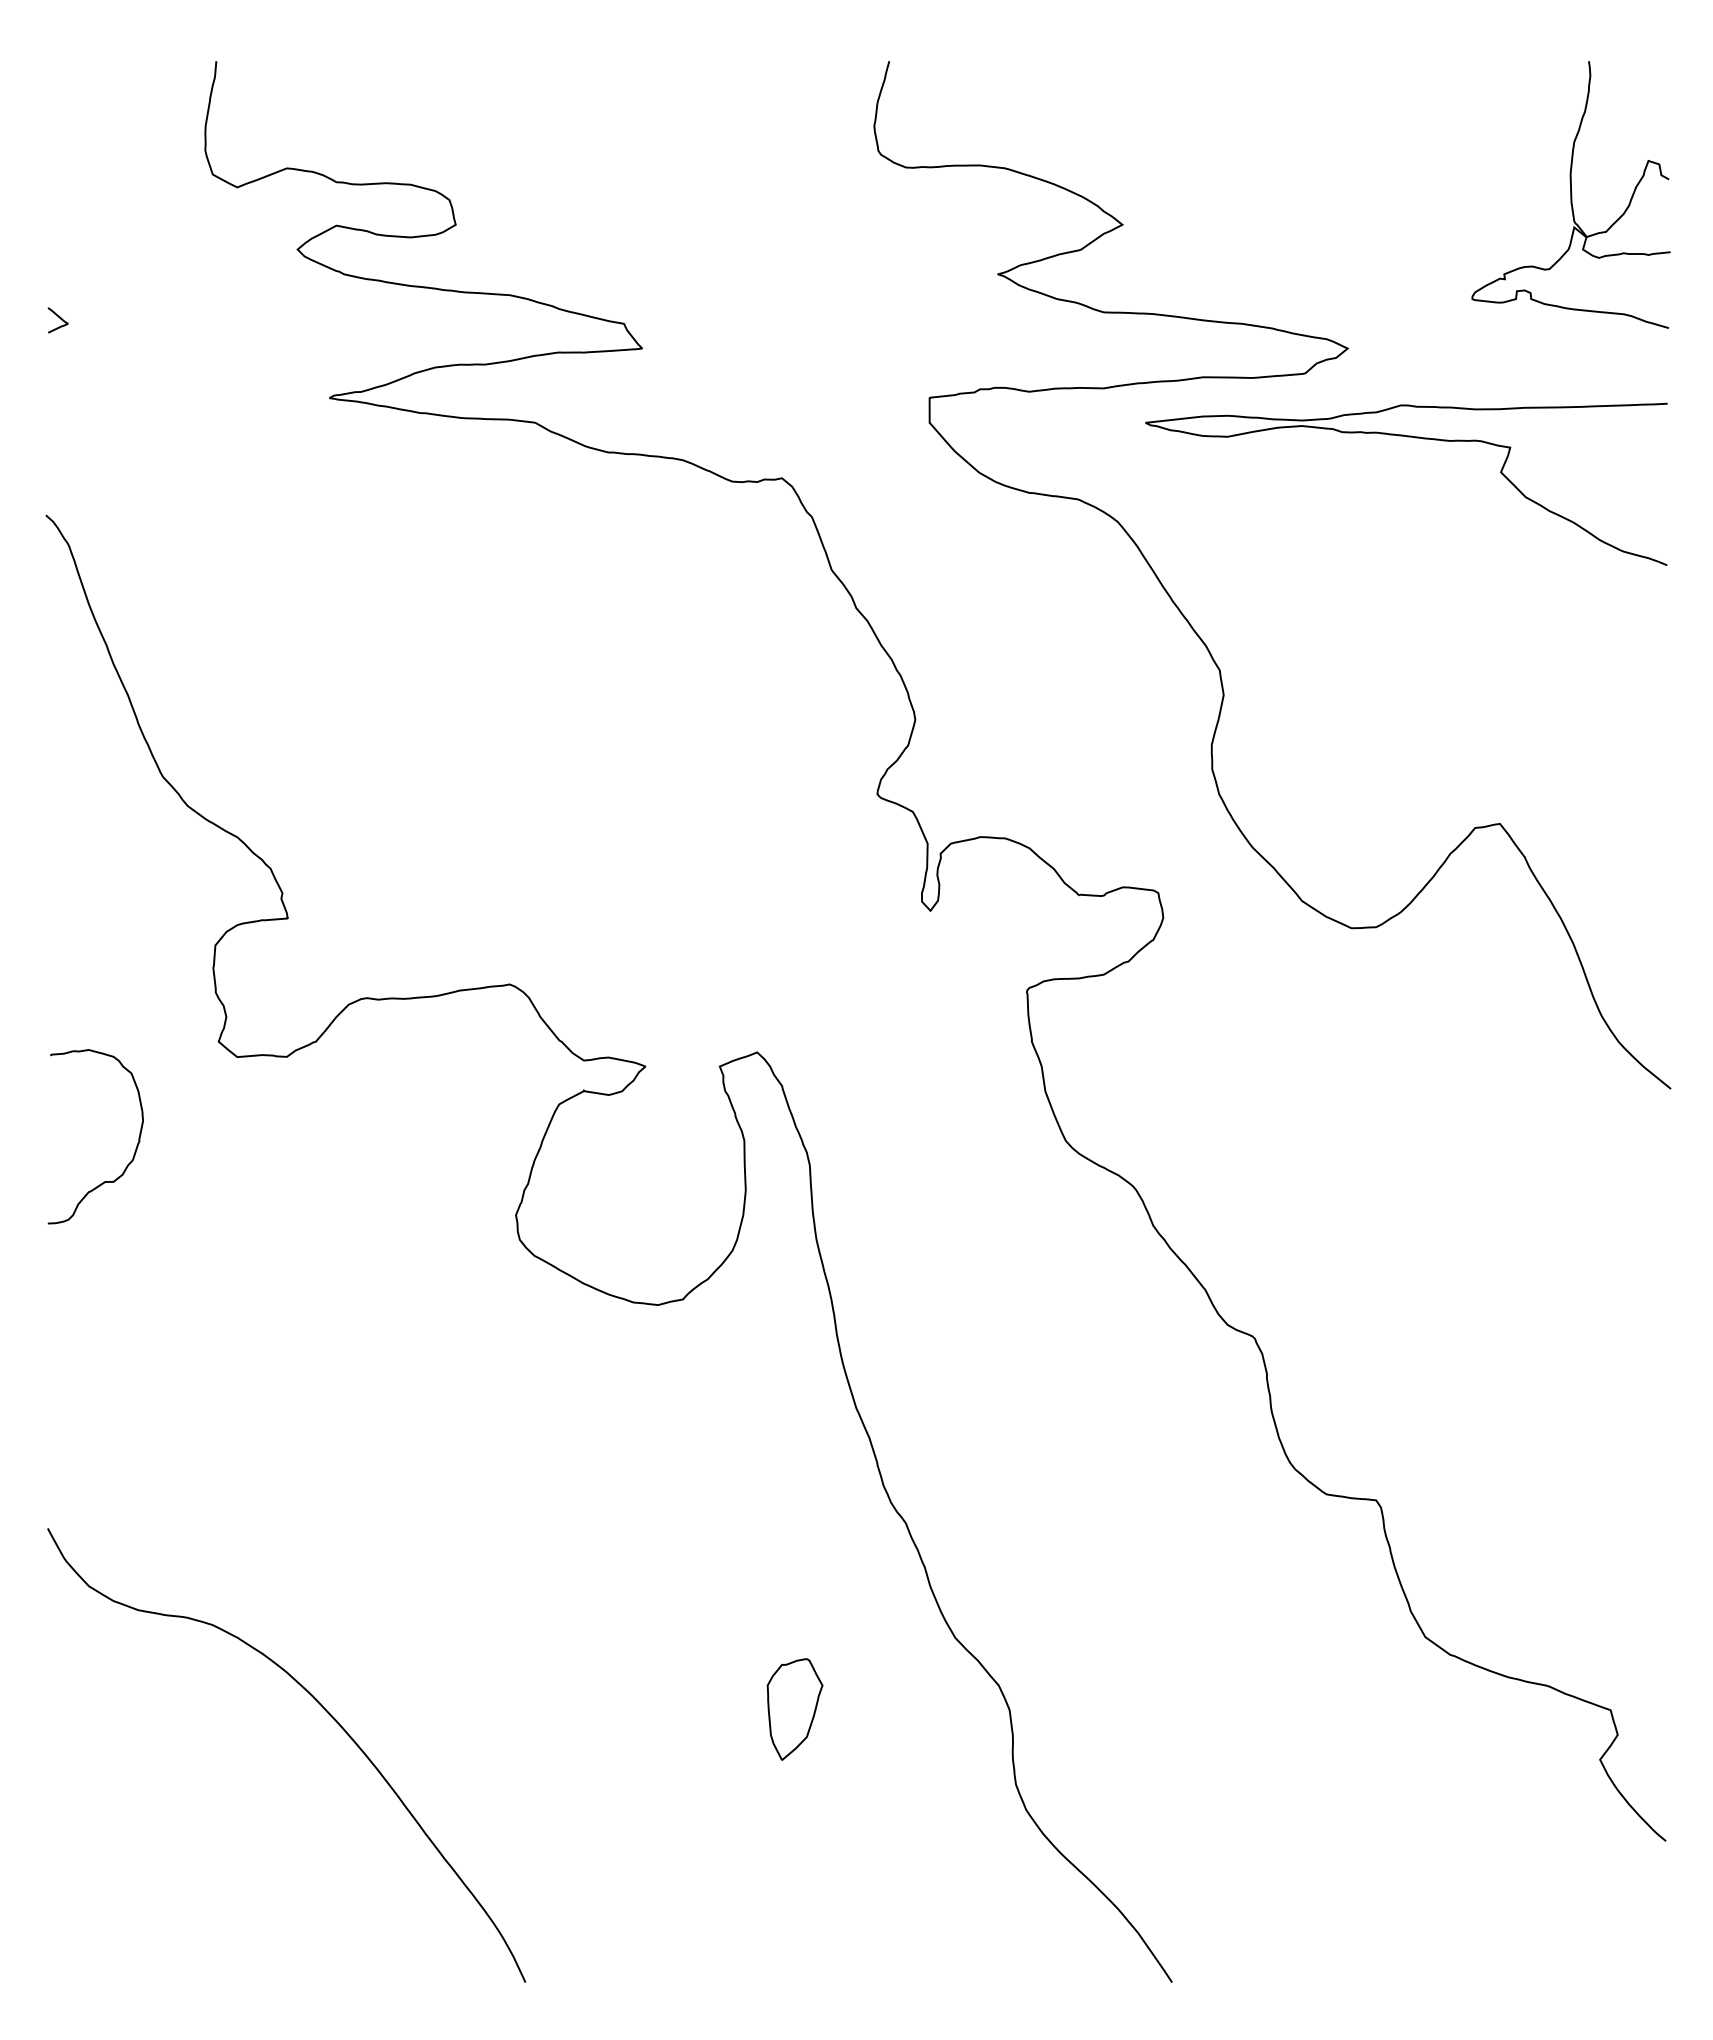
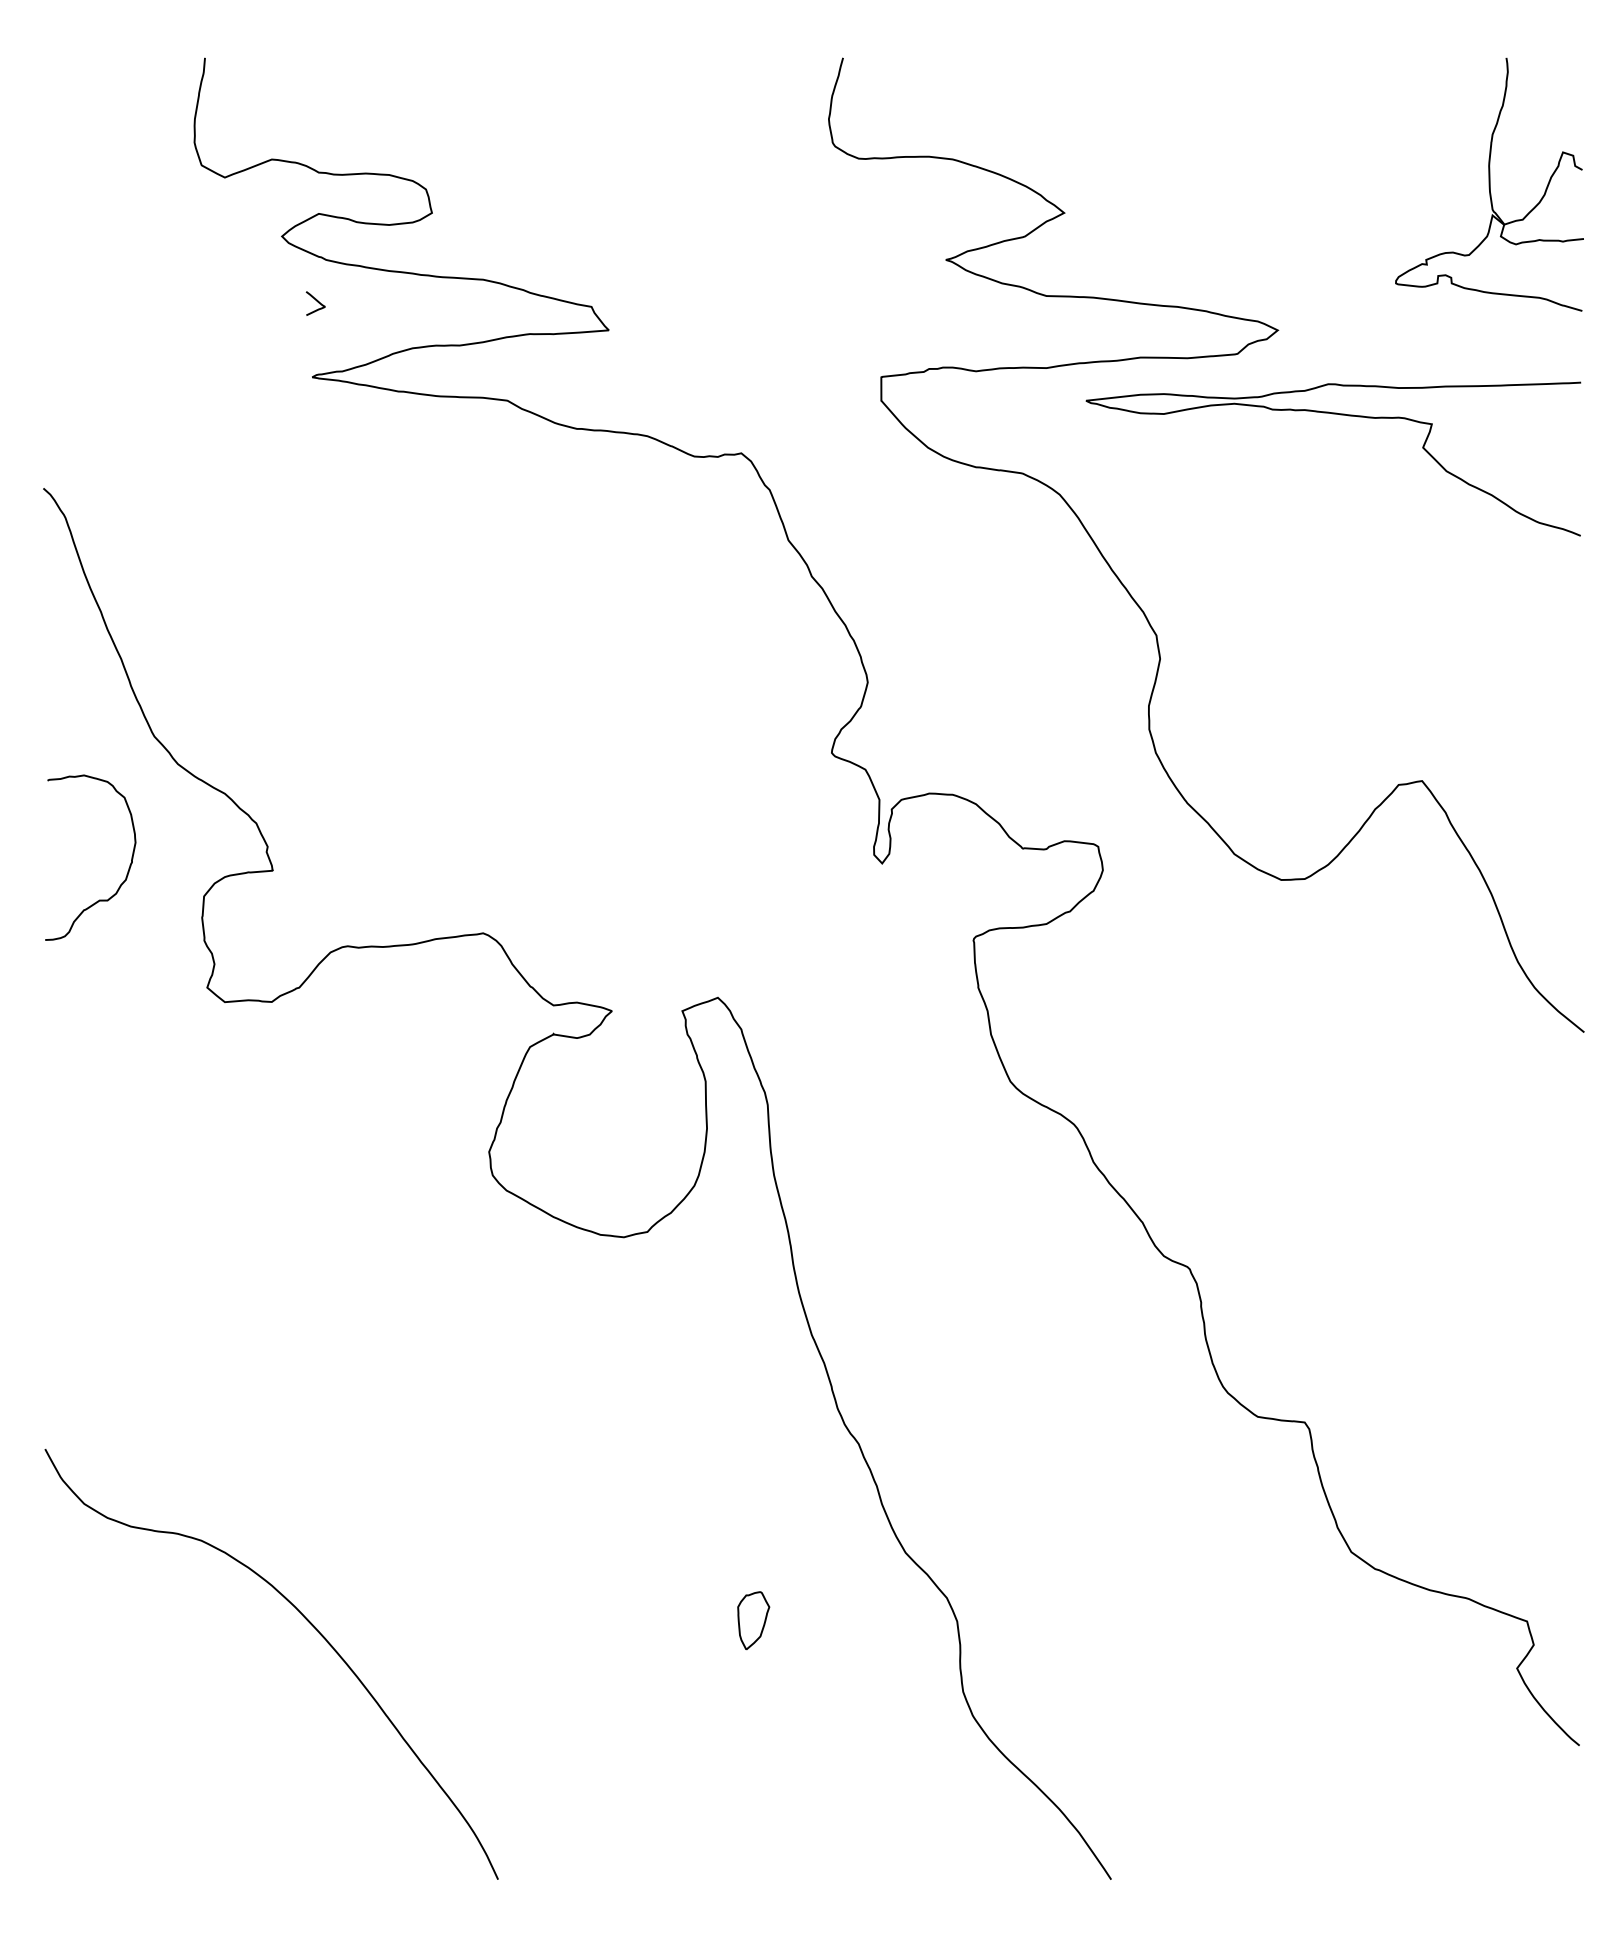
curve: (59, 318) -> (317, 301), moved
curve: (135, 1148) -> (128, 868), moved
part: (794, 1709) -> (753, 1620), size x0.6

